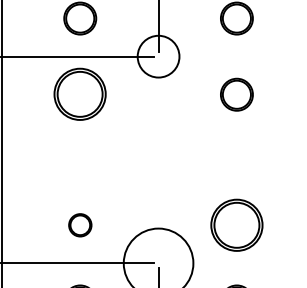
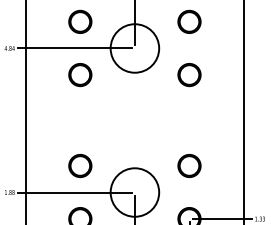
circle: (157, 56) -> (134, 48), size x1.67
part: (80, 95) -> (80, 75), size x0.62
circle: (80, 224) -> (80, 165), size x1.43
circle: (236, 224) -> (189, 165), size x0.62

